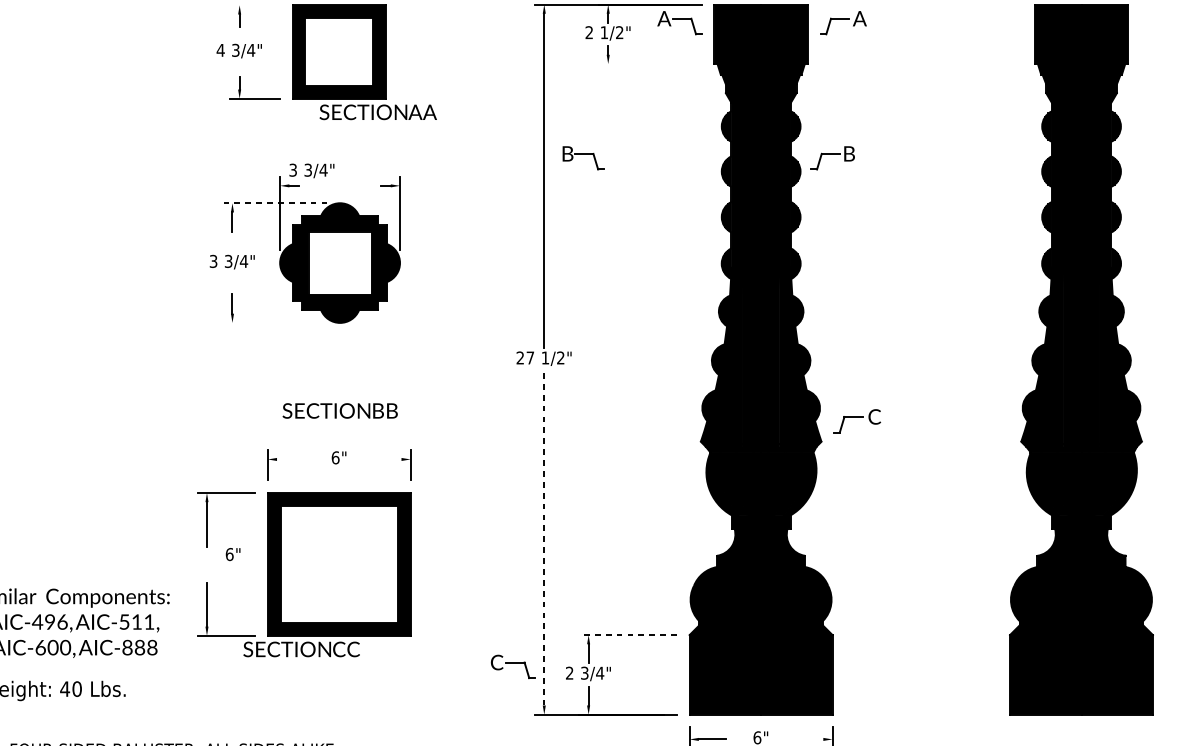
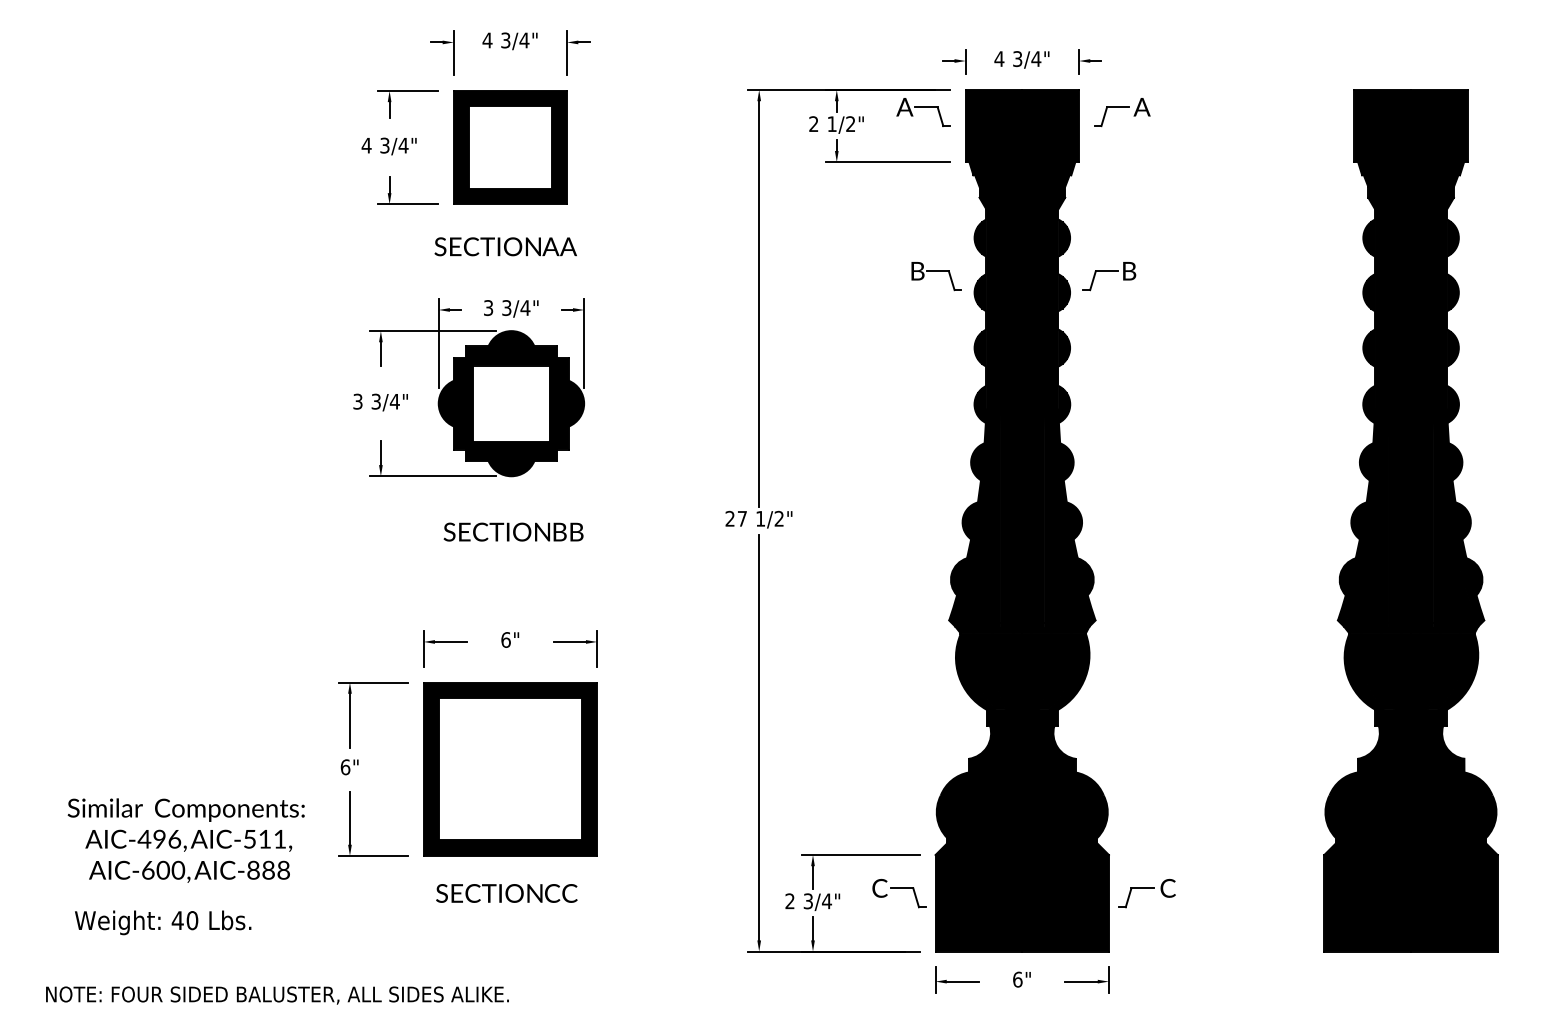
line: (255, 4) -> (408, 90), added
line: (650, 64) -> (887, 162), added
text: (378, 112) -> (505, 246), moved
part: (583, 158) -> (936, 276), moved
text: (312, 170) -> (511, 308), moved
line: (275, 203) -> (432, 331), dashed -> solid
line: (275, 323) -> (432, 476), added
text: (340, 410) -> (513, 531), moved
part: (856, 421) -> (1146, 893), moved
line: (289, 459) -> (450, 641), added
line: (387, 459) -> (569, 641), added
line: (544, 538) -> (759, 737), dashed -> solid
text: (232, 554) -> (349, 767), moved
line: (627, 635) -> (860, 855), dashed -> solid
text: (301, 649) -> (506, 893), moved
part: (513, 666) -> (899, 893), moved
line: (809, 739) -> (1081, 981), added

